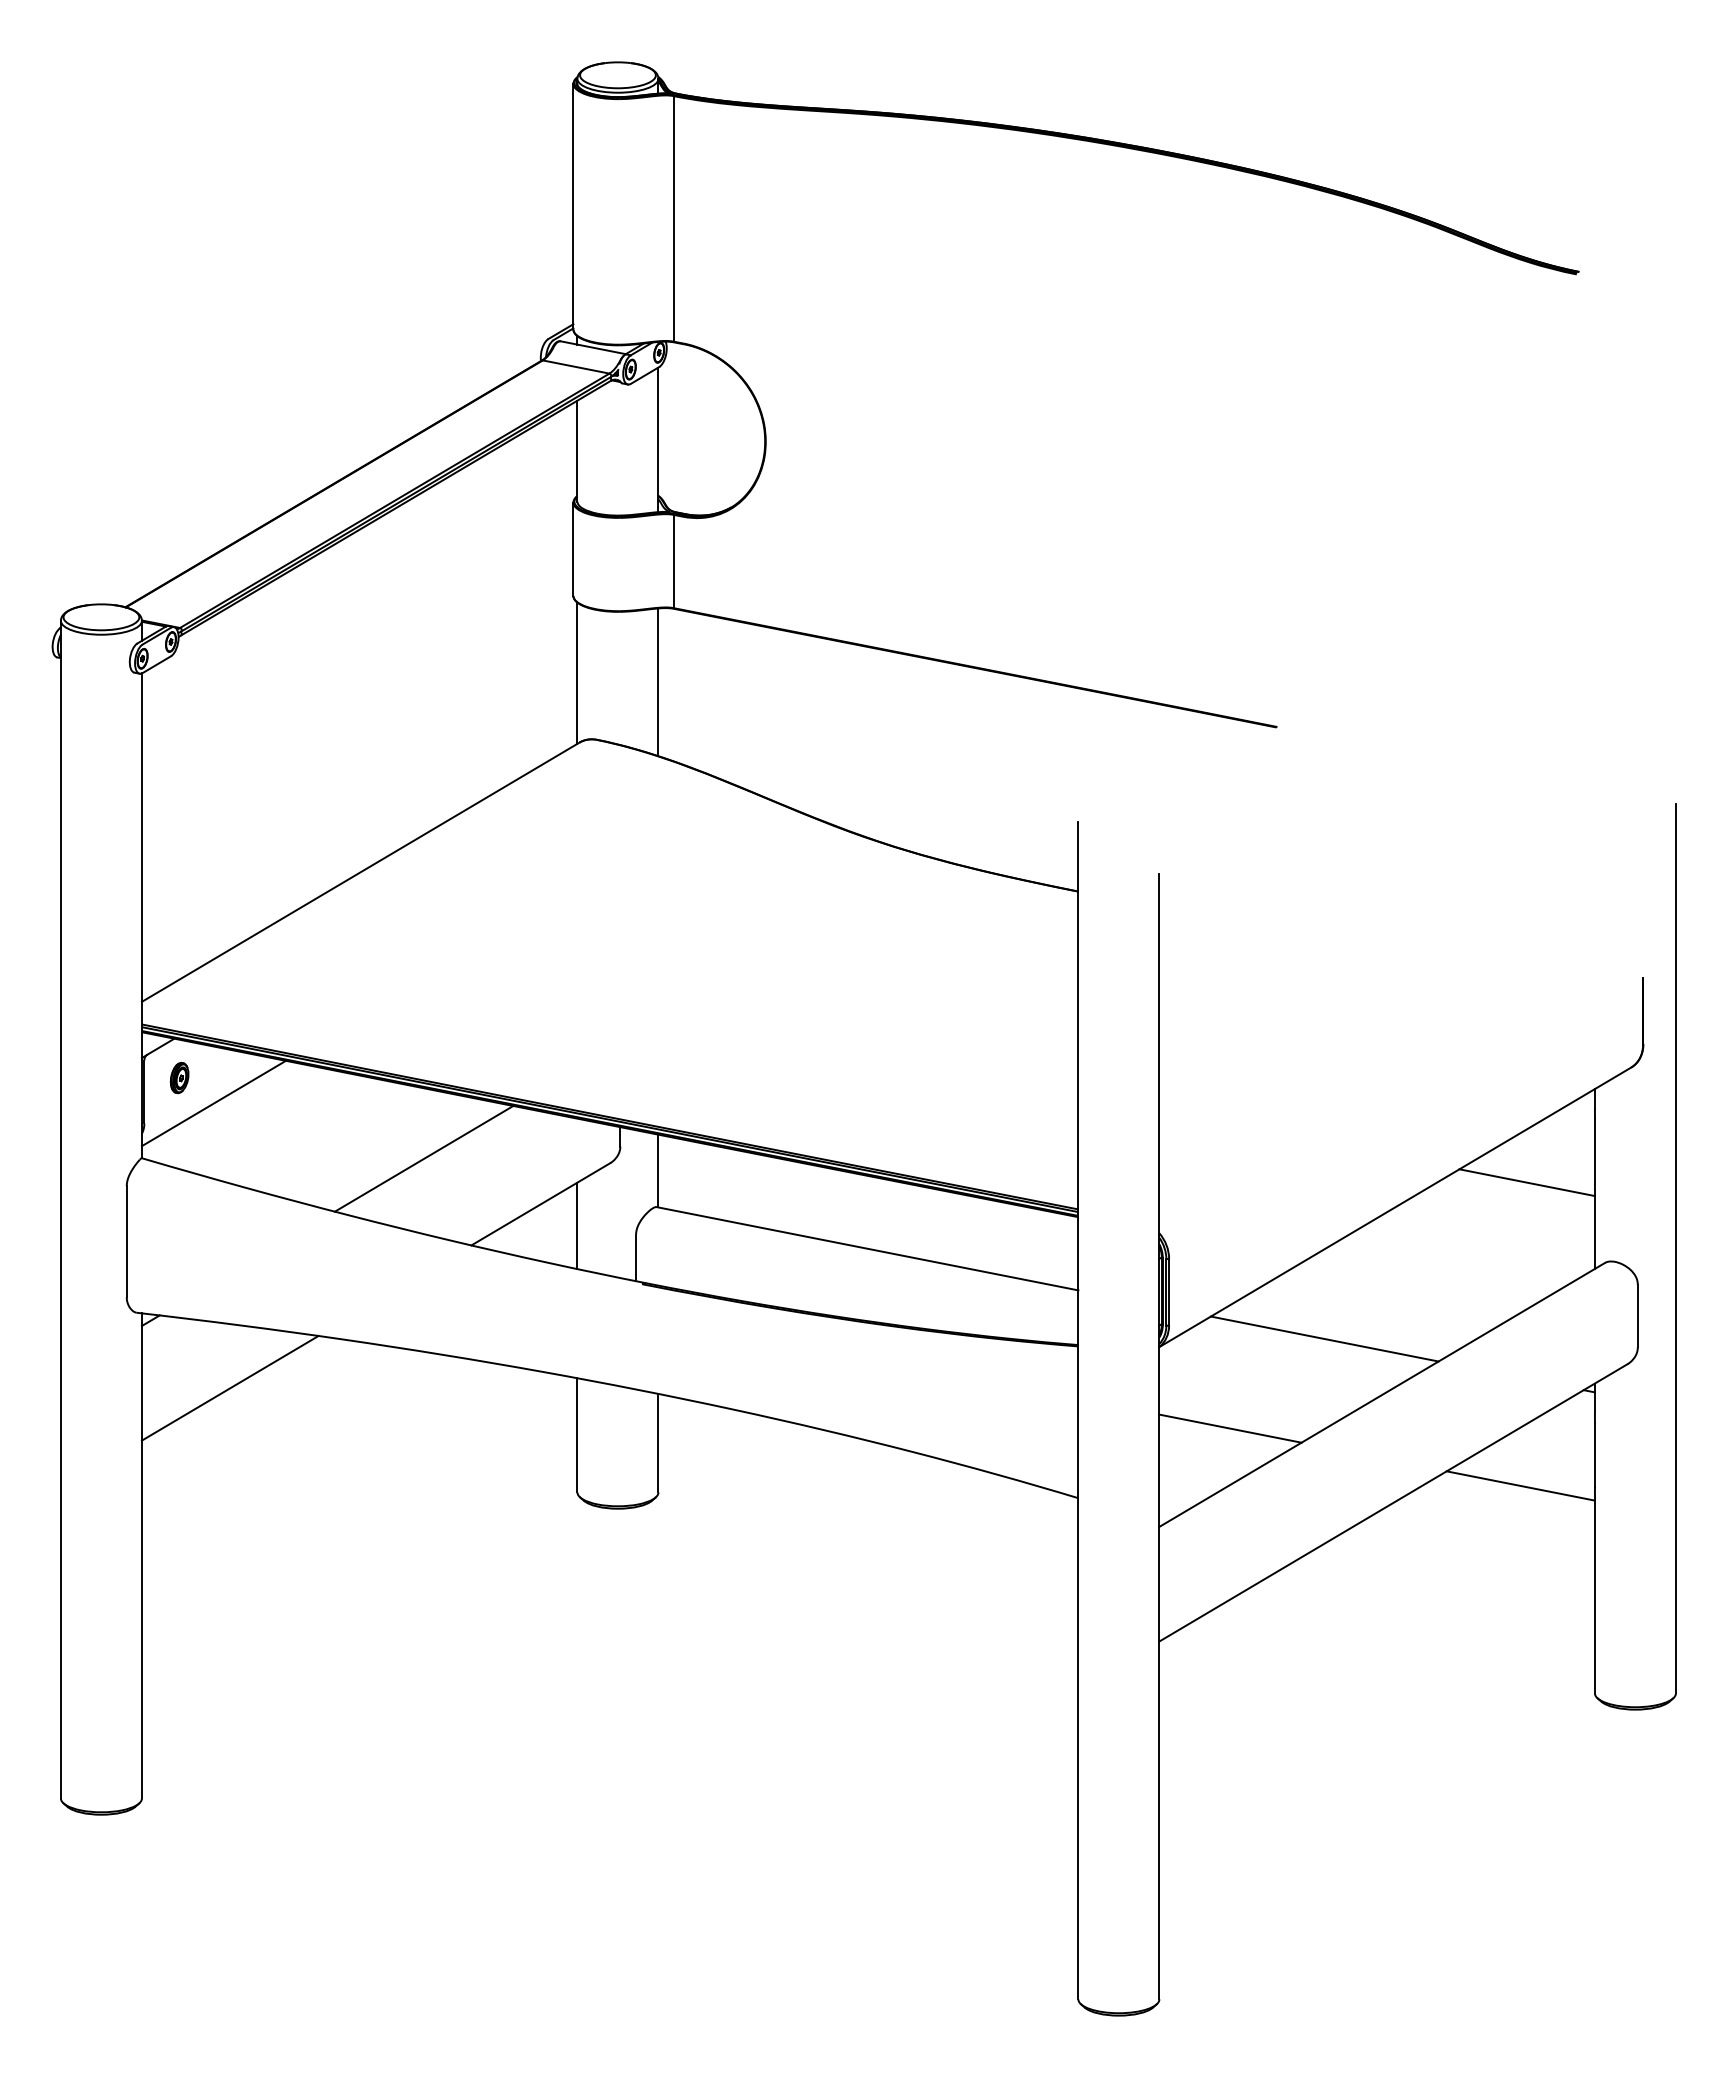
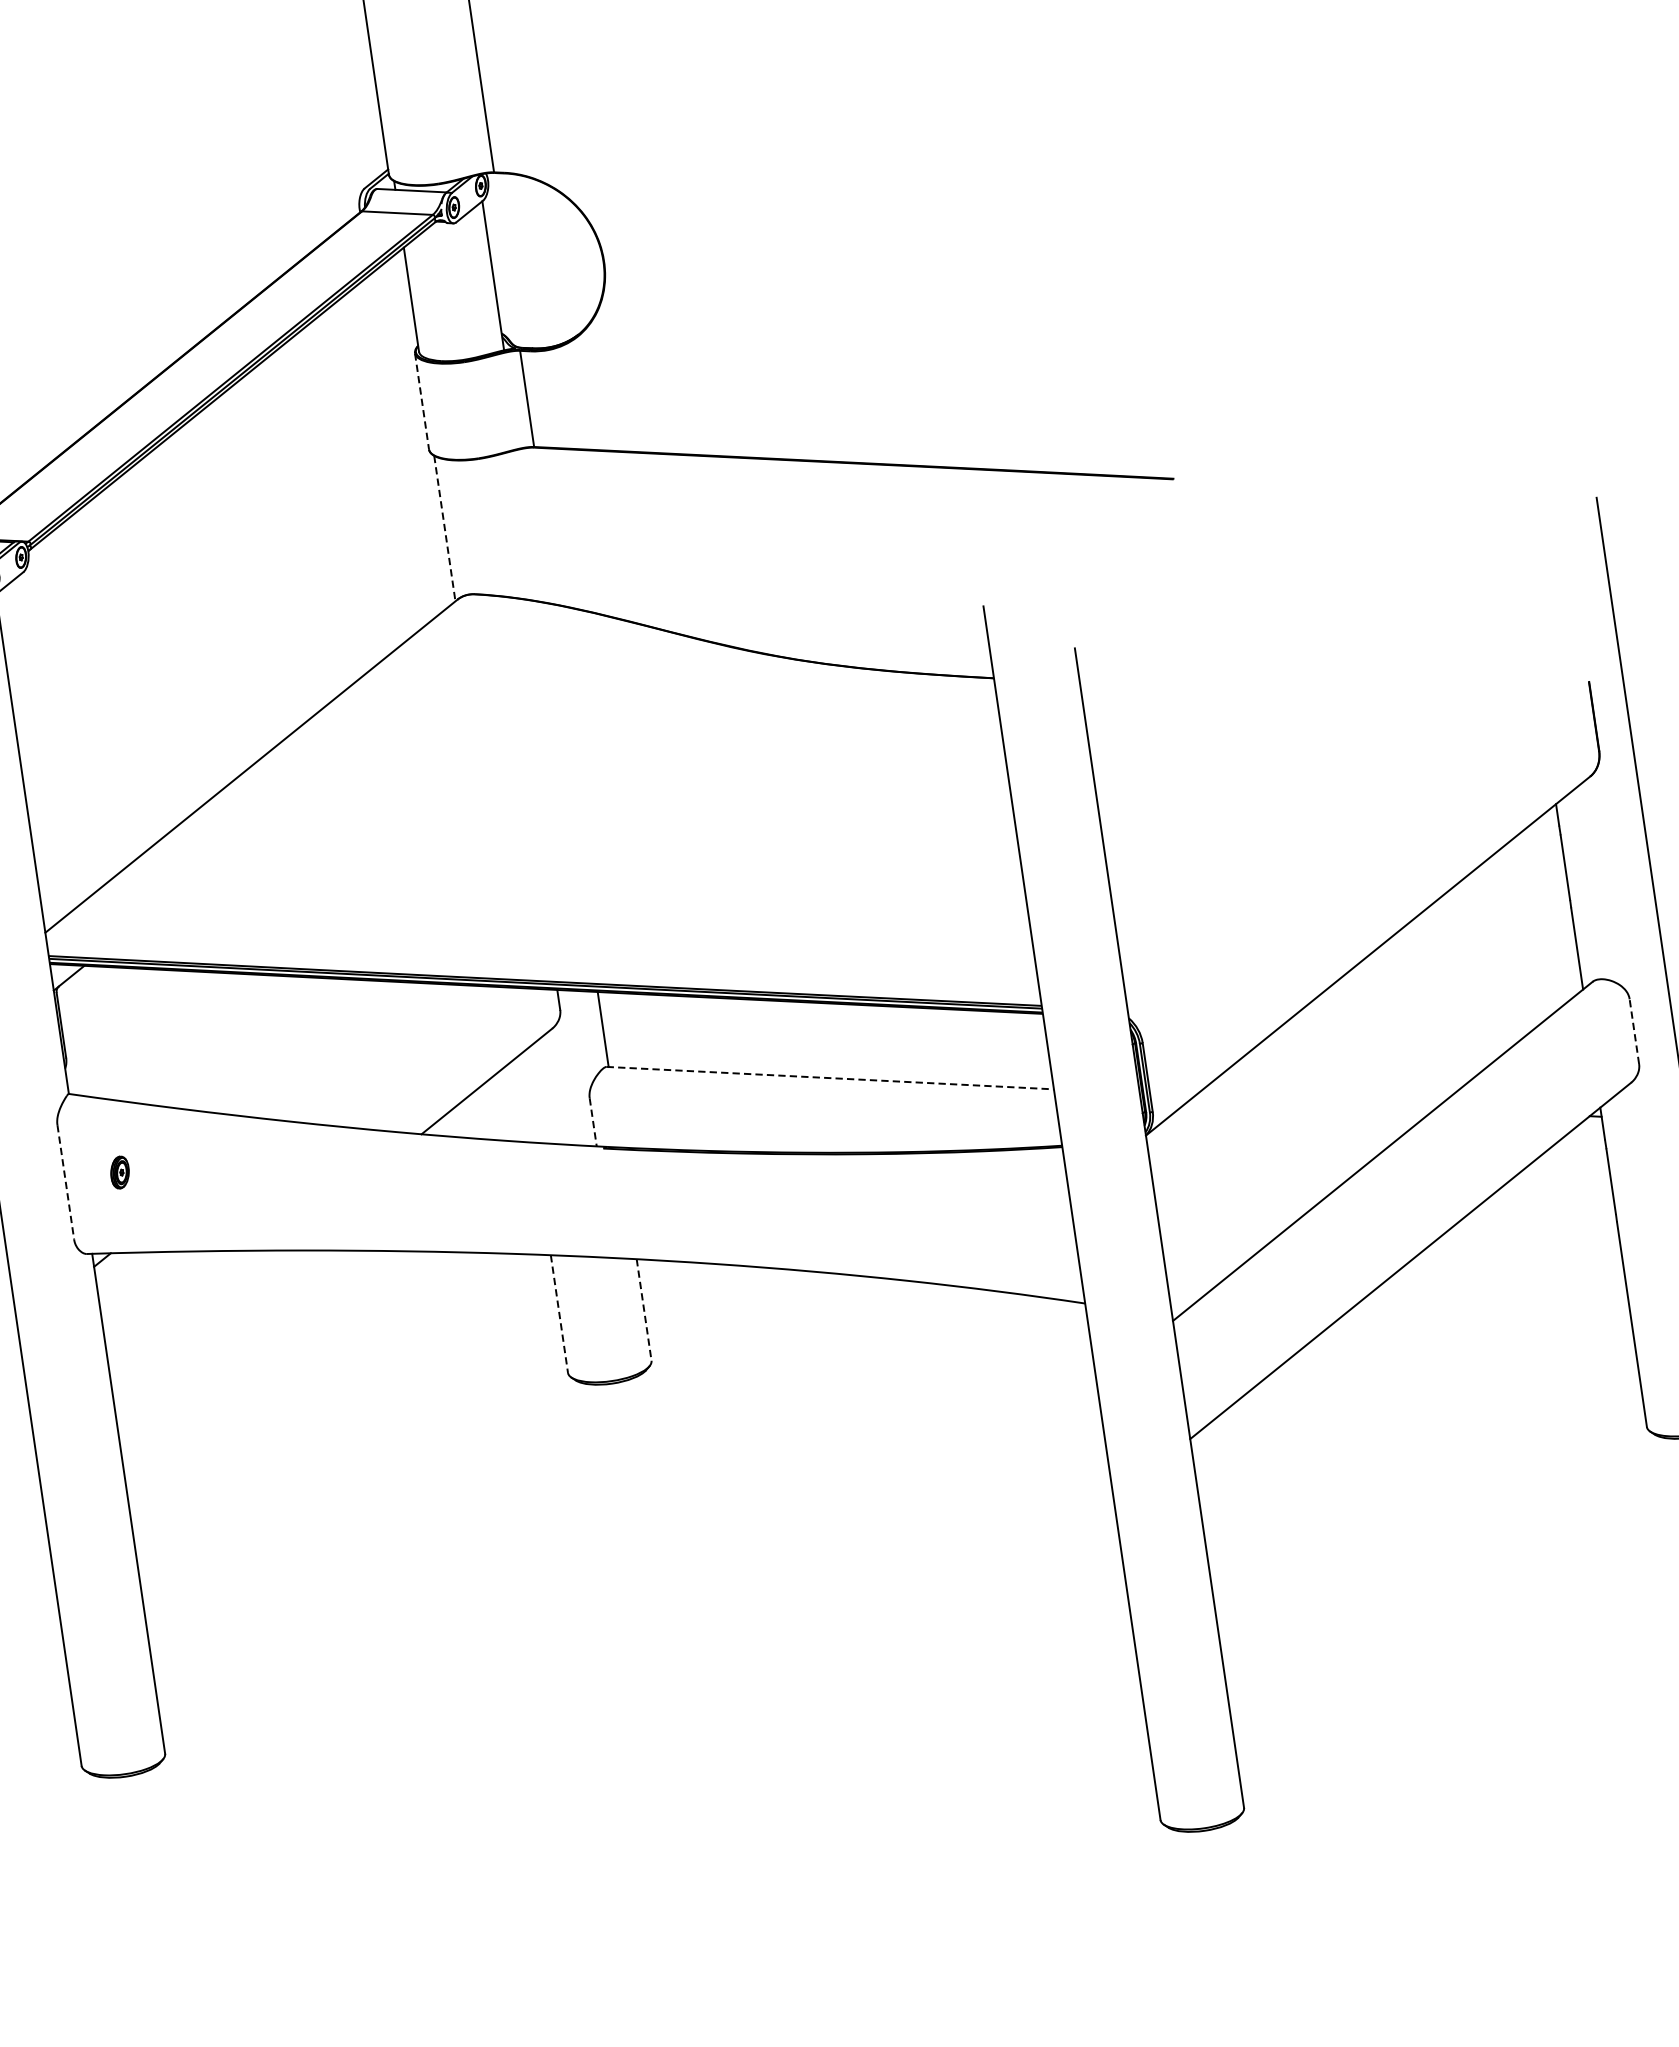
line: (573, 549) -> (422, 401), solid -> dashed
line: (577, 673) -> (444, 528), solid -> dashed
line: (658, 682) -> (529, 525), removed
part: (179, 1078) -> (119, 1173), moved
line: (213, 1103) -> (134, 1026), removed
line: (423, 1158) -> (359, 1051), removed
line: (1526, 1182) -> (1499, 910), removed
line: (577, 1225) -> (527, 1097), removed
line: (126, 1242) -> (65, 1183), solid -> dashed
line: (867, 1248) -> (830, 1077), solid -> dashed
line: (636, 1258) -> (593, 1122), solid -> dashed
line: (1637, 1315) -> (1633, 1031), solid -> dashed
line: (1324, 1338) -> (1314, 1101), removed
line: (229, 1387) -> (193, 1317), removed
line: (1230, 1428) -> (1231, 1208), removed
line: (577, 1435) -> (559, 1314), solid -> dashed
line: (658, 1443) -> (644, 1310), solid -> dashed
line: (1520, 1485) -> (1538, 1223), removed

